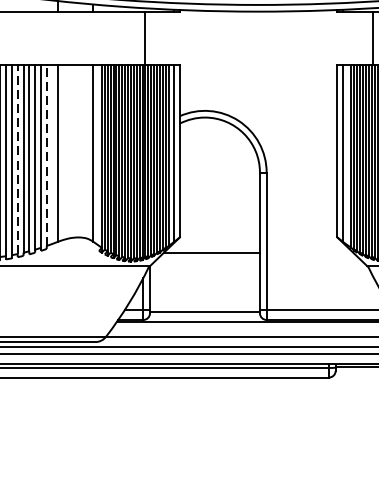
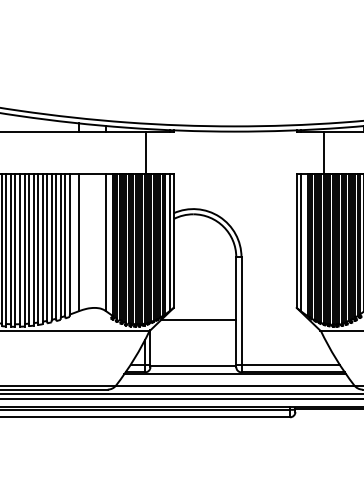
line: (46, 156) -> (69, 244), dashed -> solid
line: (18, 160) -> (47, 247), dashed -> solid

